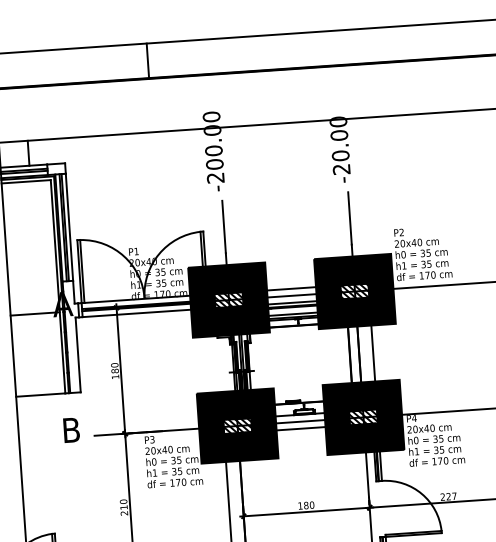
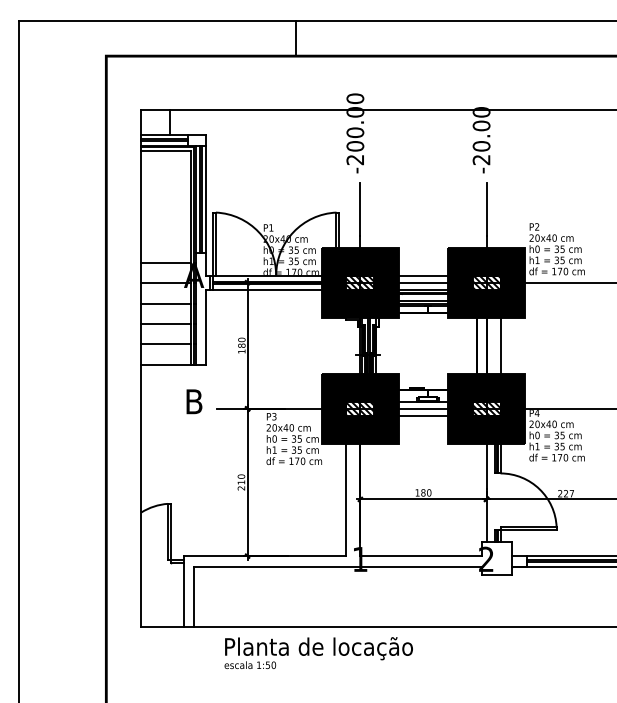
line: (33, 293) -> (165, 262), added
line: (36, 334) -> (165, 303), added
line: (37, 354) -> (165, 323), added
line: (38, 375) -> (165, 344), added

